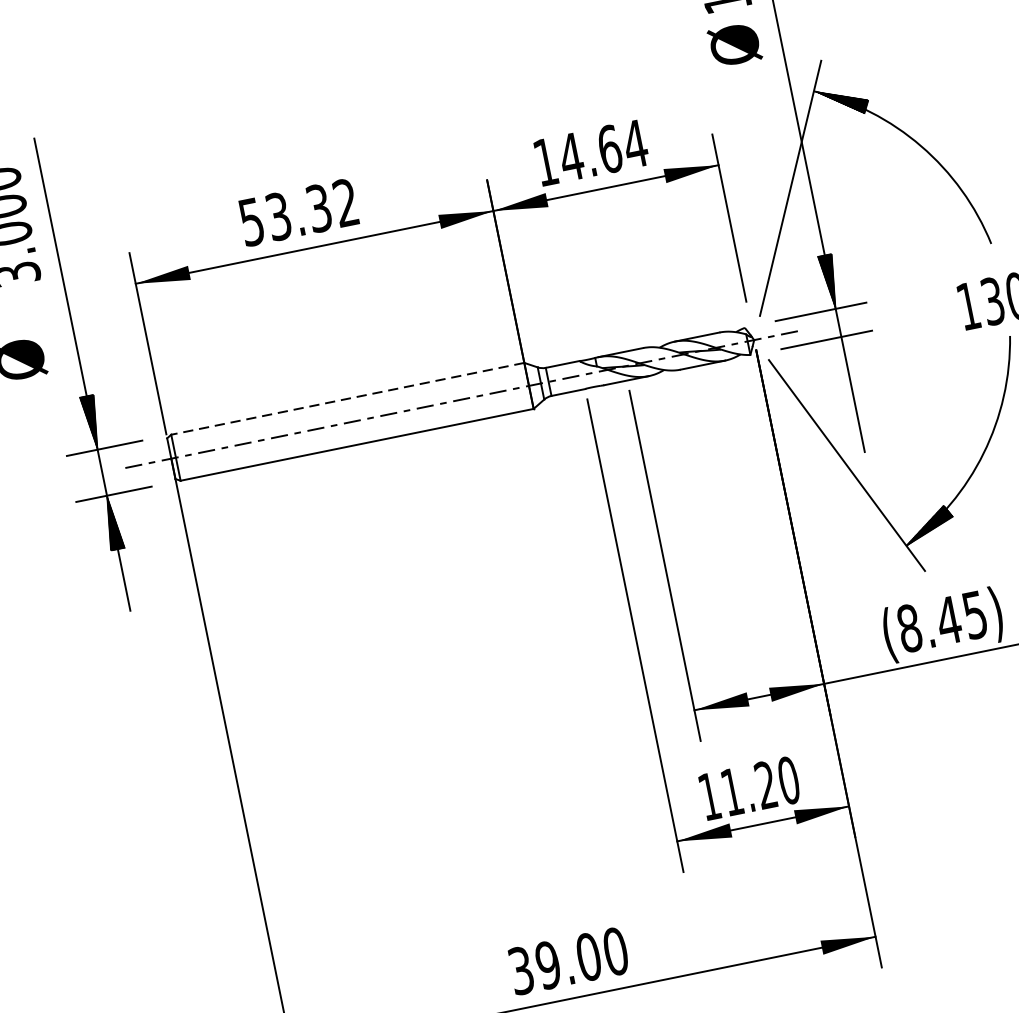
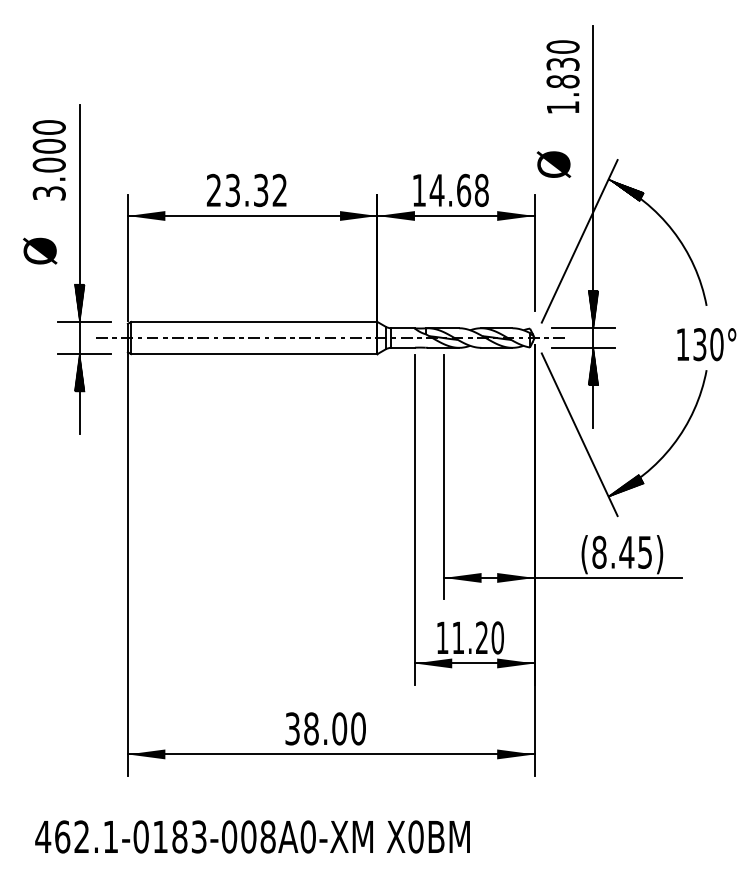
text: (734, 44) -> (553, 164), moved
text: (635, 144) -> (481, 190), 14.64 -> 14.68
text: (250, 222) -> (213, 190), 53.32 -> 23.32
hatch: (846, 363) -> (593, 366), added
line: (346, 398) -> (253, 321), dashed -> solid
text: (548, 964) -> (311, 728), 39.00 -> 38.00

